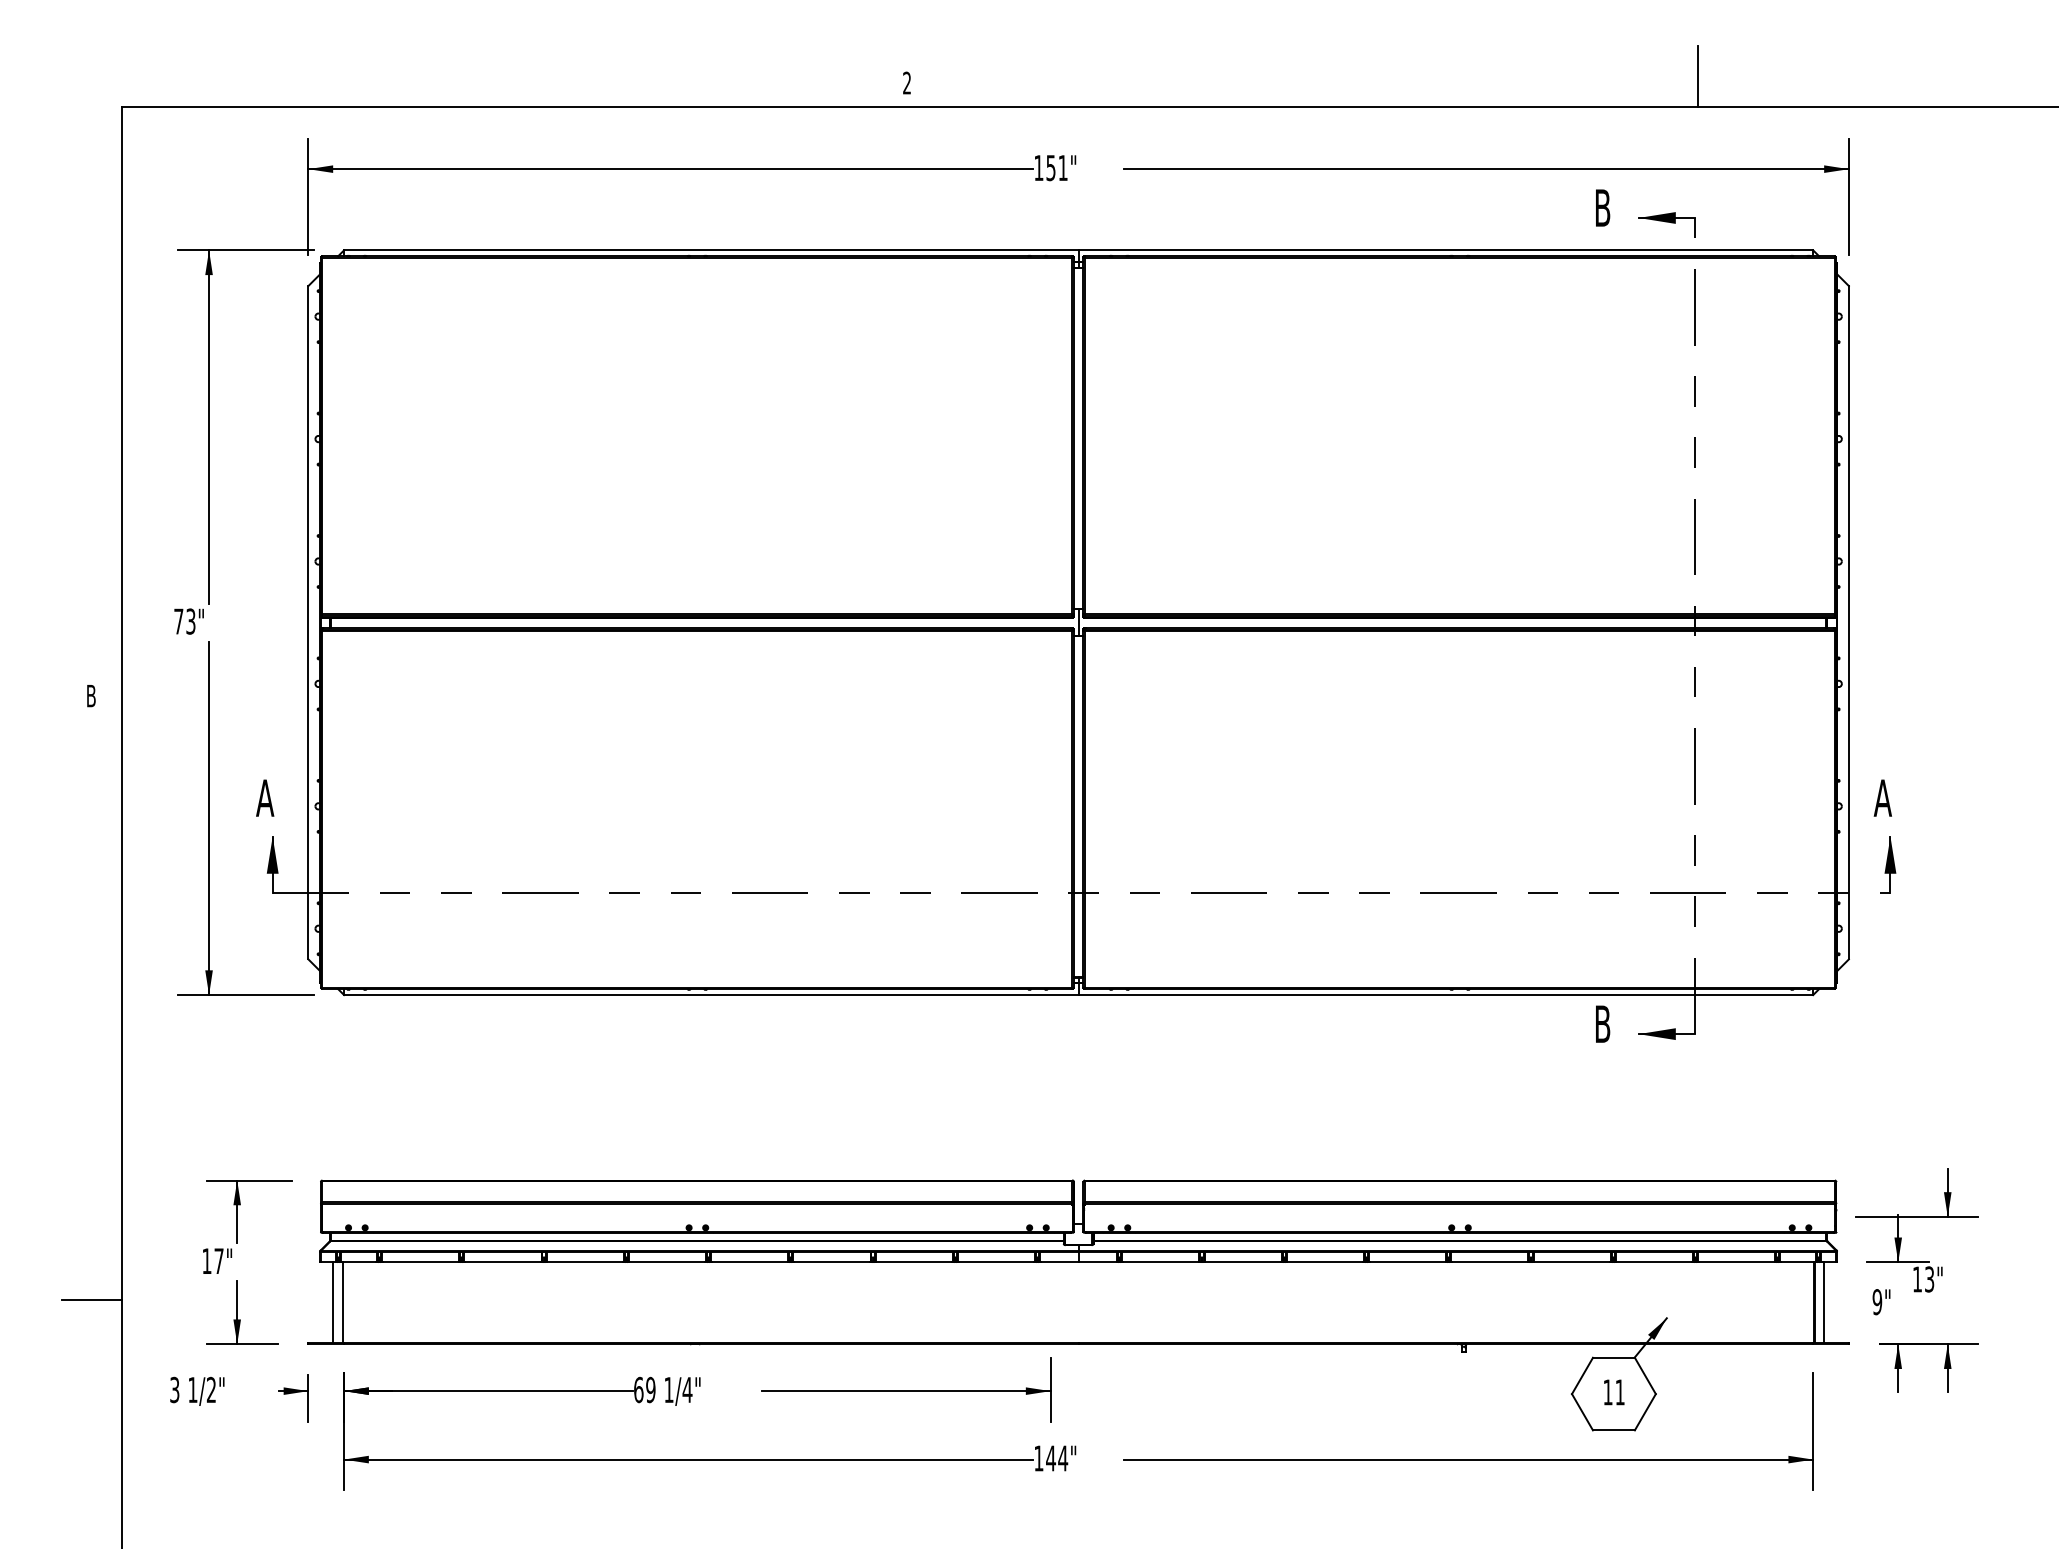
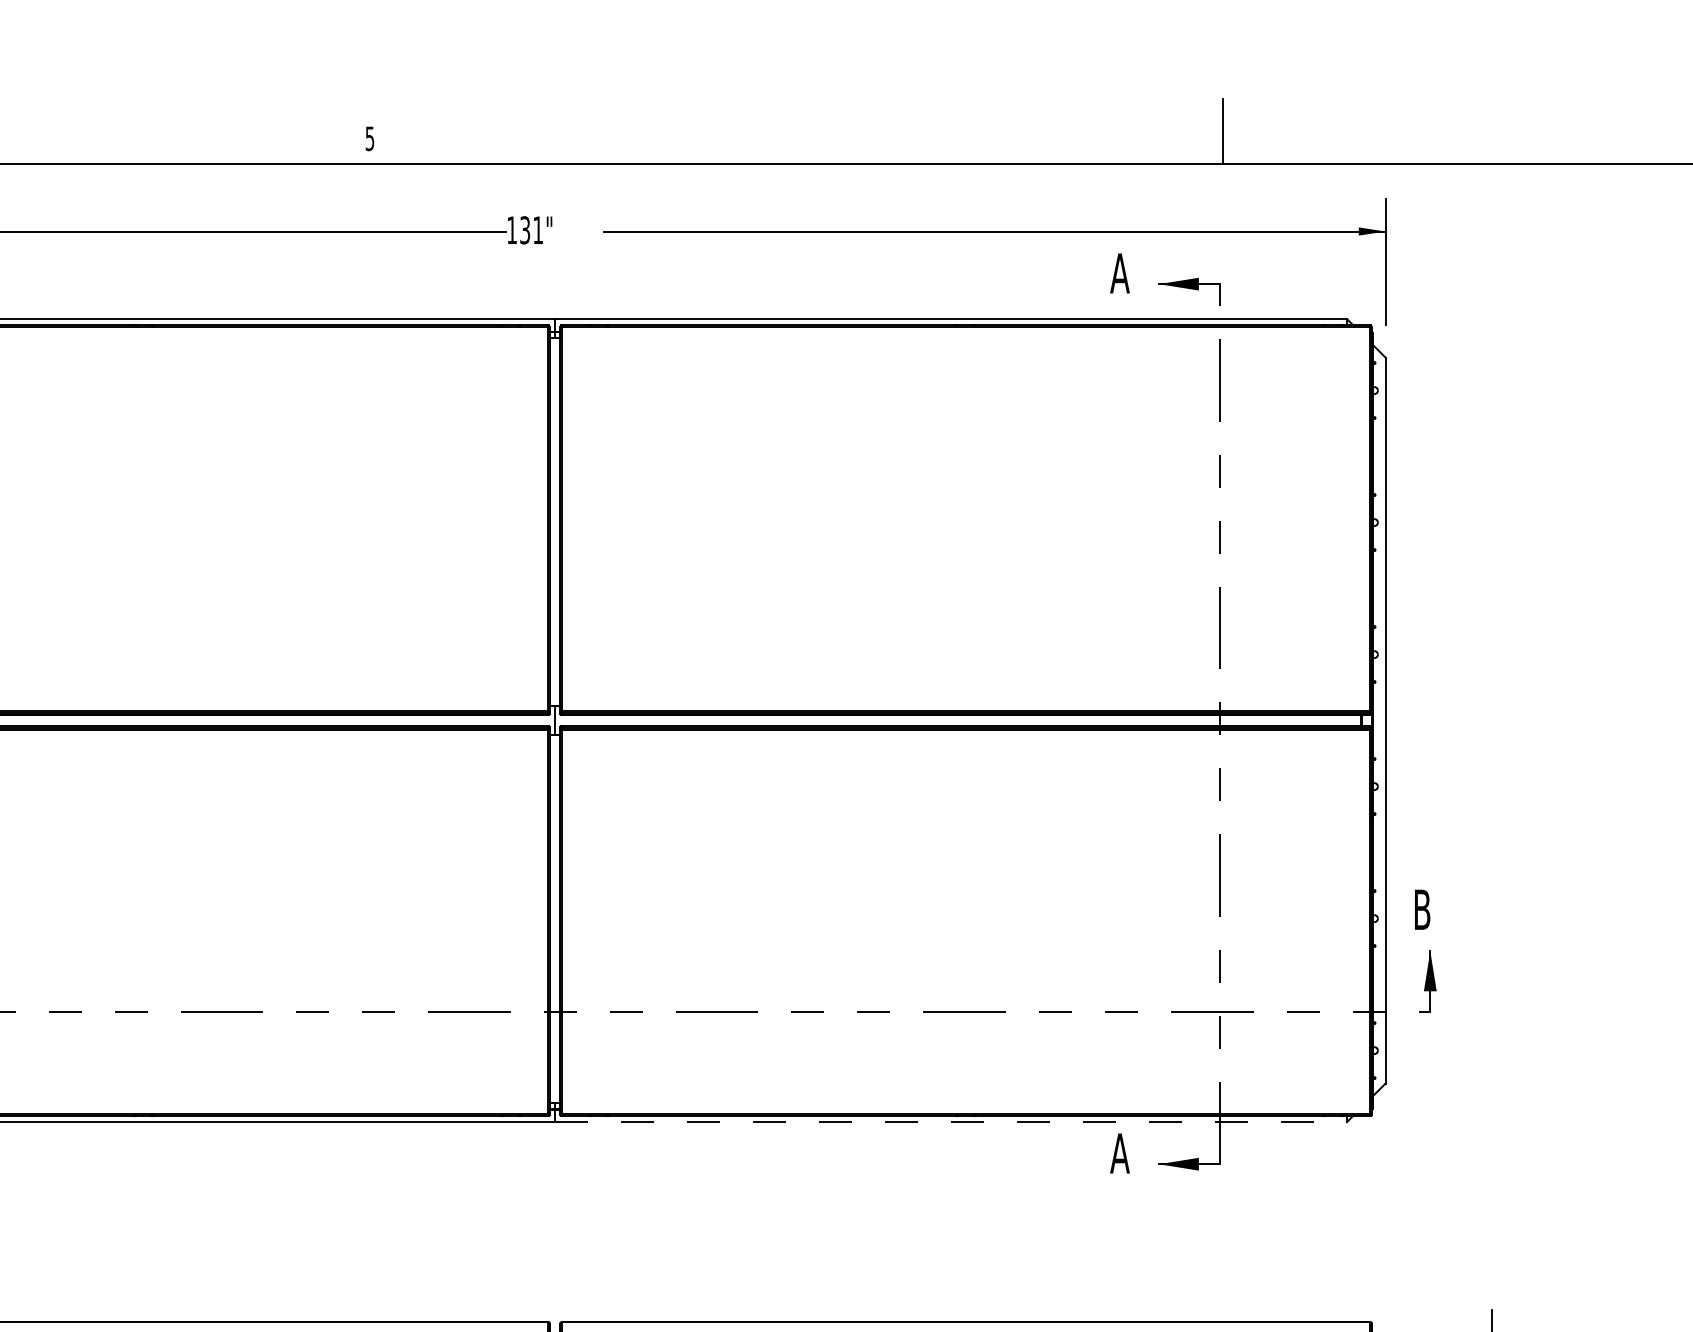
text: (906, 82) -> (369, 138), 2 -> 5
text: (1051, 167) -> (525, 229), 151" -> 131"
text: (1602, 207) -> (1119, 272), B -> A
text: (1882, 797) -> (1421, 909), A -> B
line: (1446, 995) -> (951, 1122), solid -> dashed
text: (1602, 1023) -> (1119, 1152), B -> A

